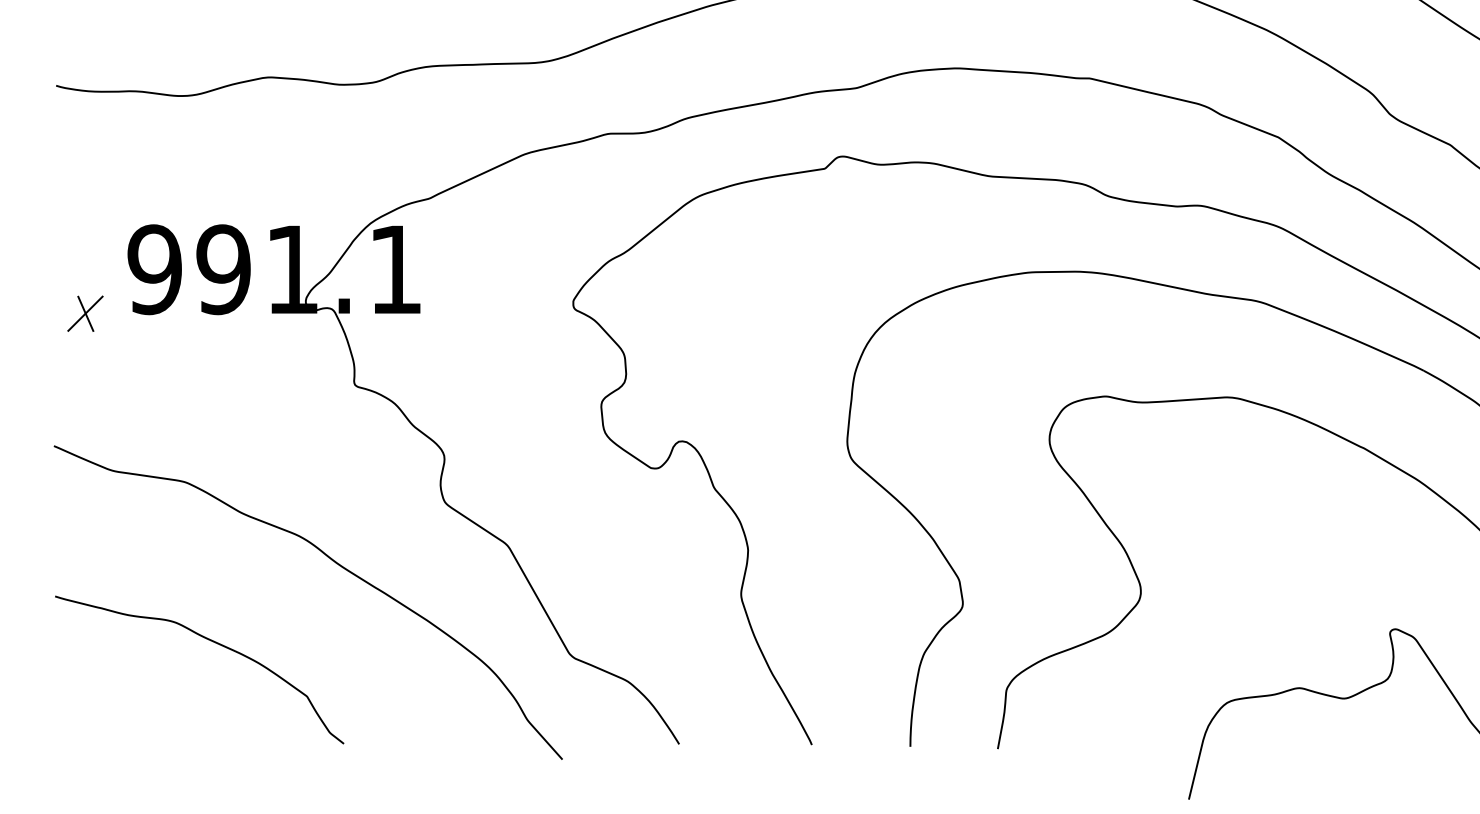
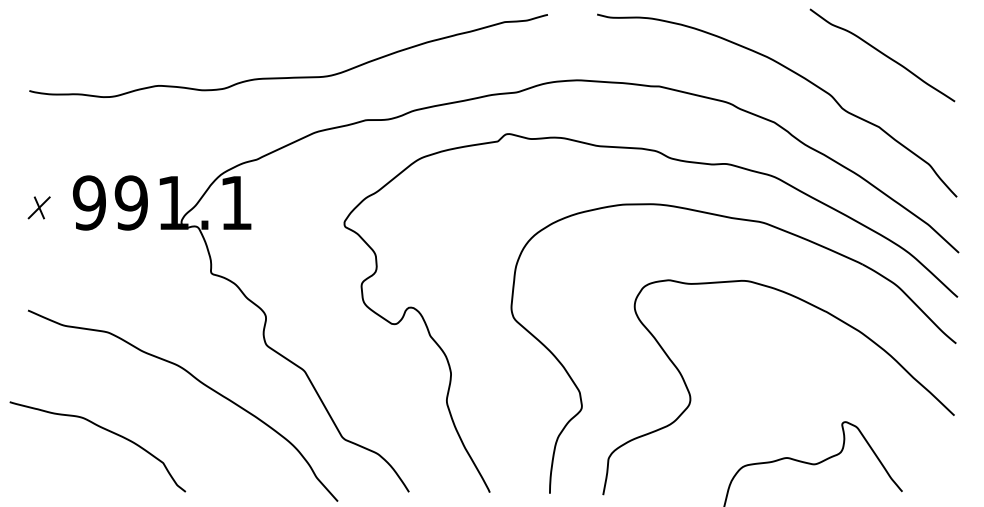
part: (84, 313) -> (38, 207), moved
curve: (212, 643) -> (105, 430), moved

